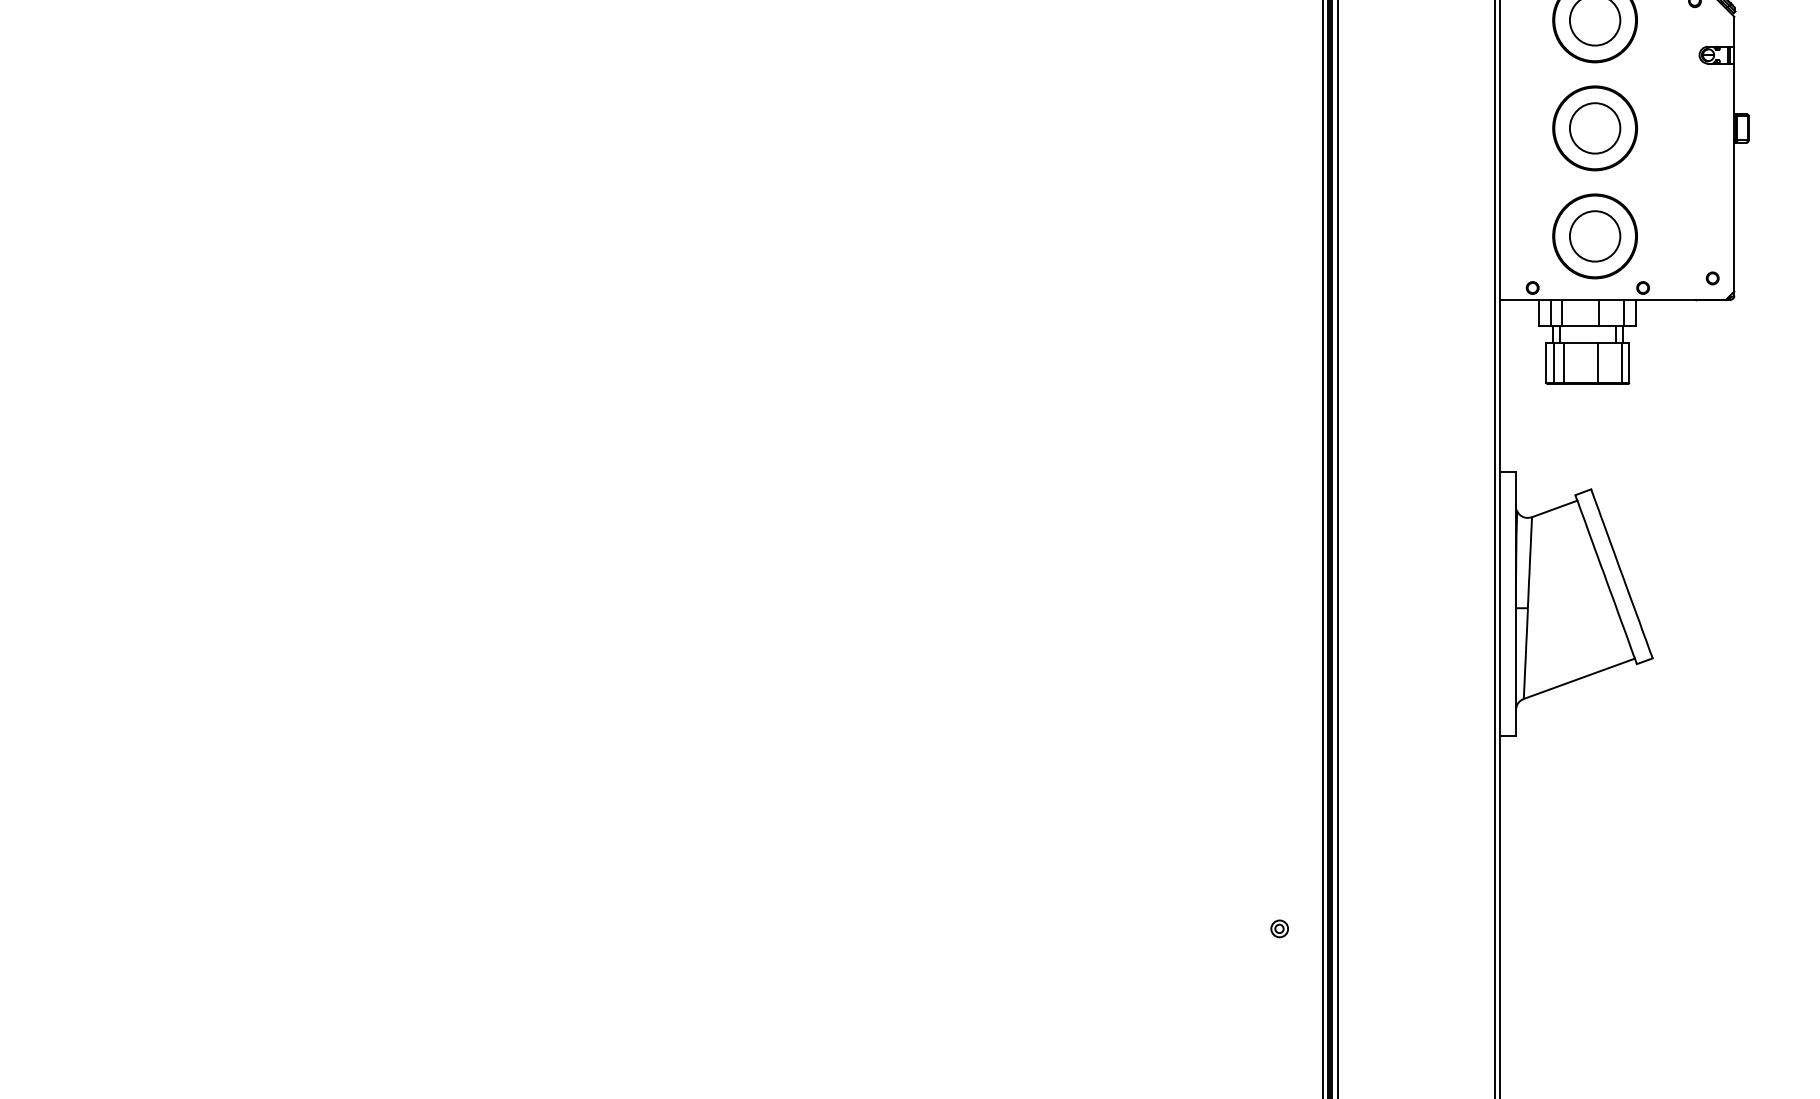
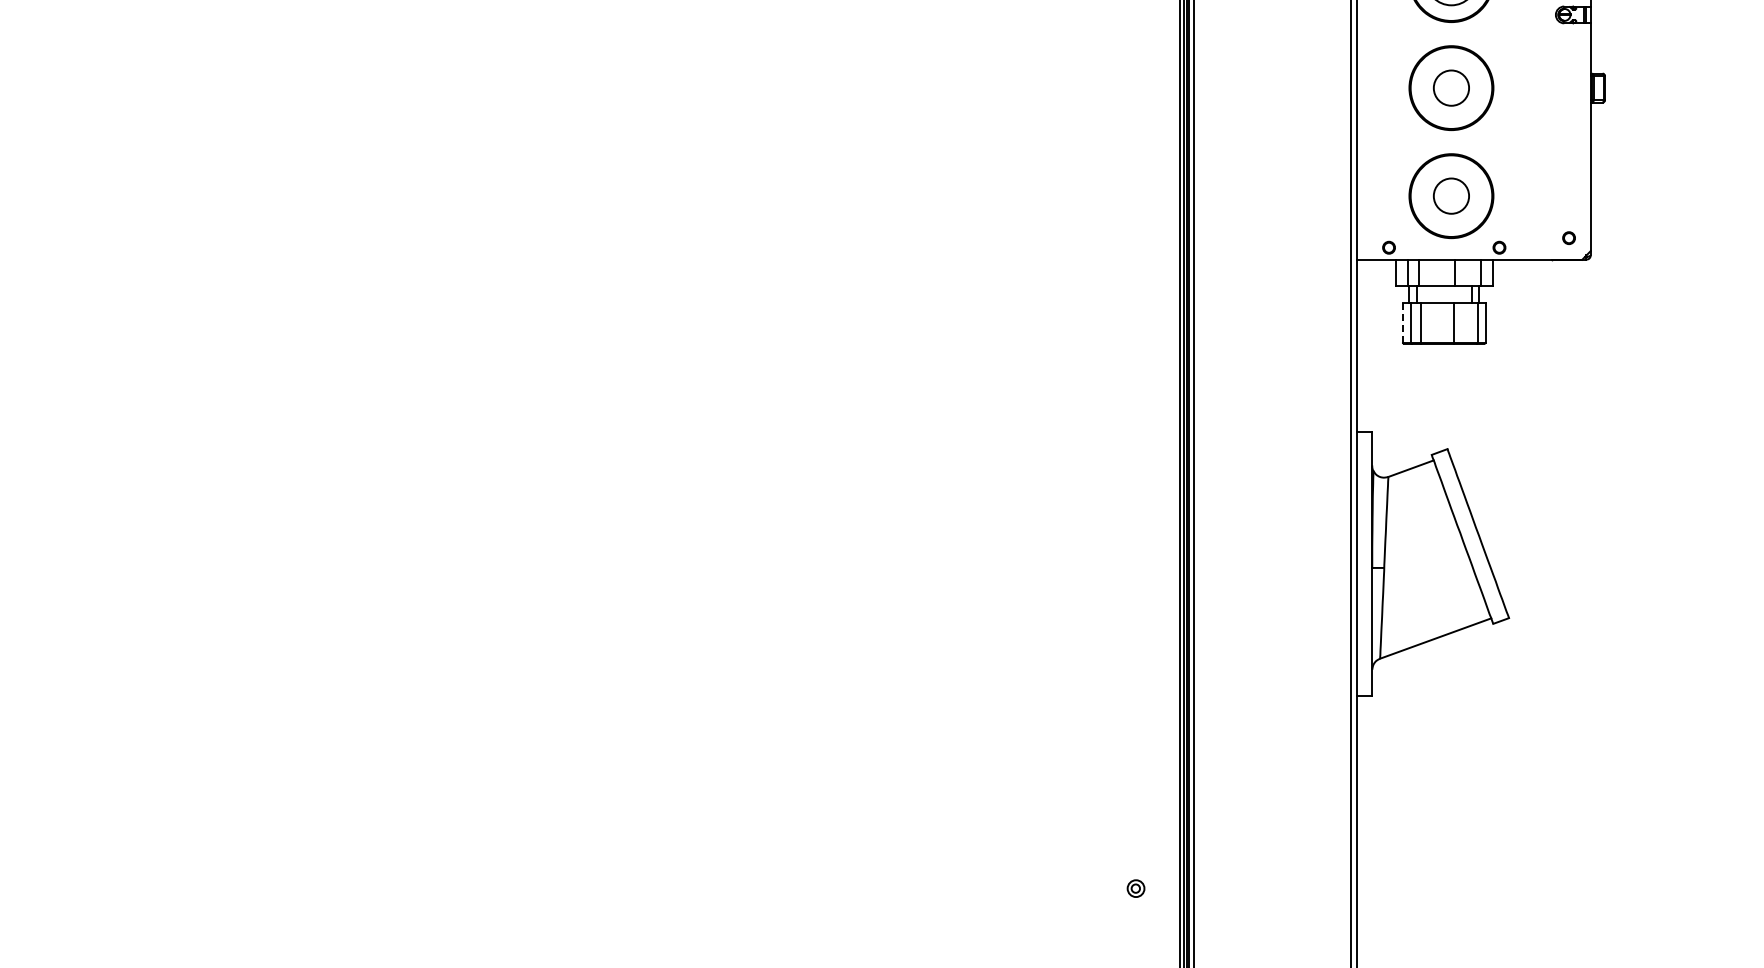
circle: (1594, 128) -> (1450, 88), size x0.7
circle: (1594, 236) -> (1450, 196), size x0.7
line: (1546, 363) -> (1402, 323), solid -> dashed

